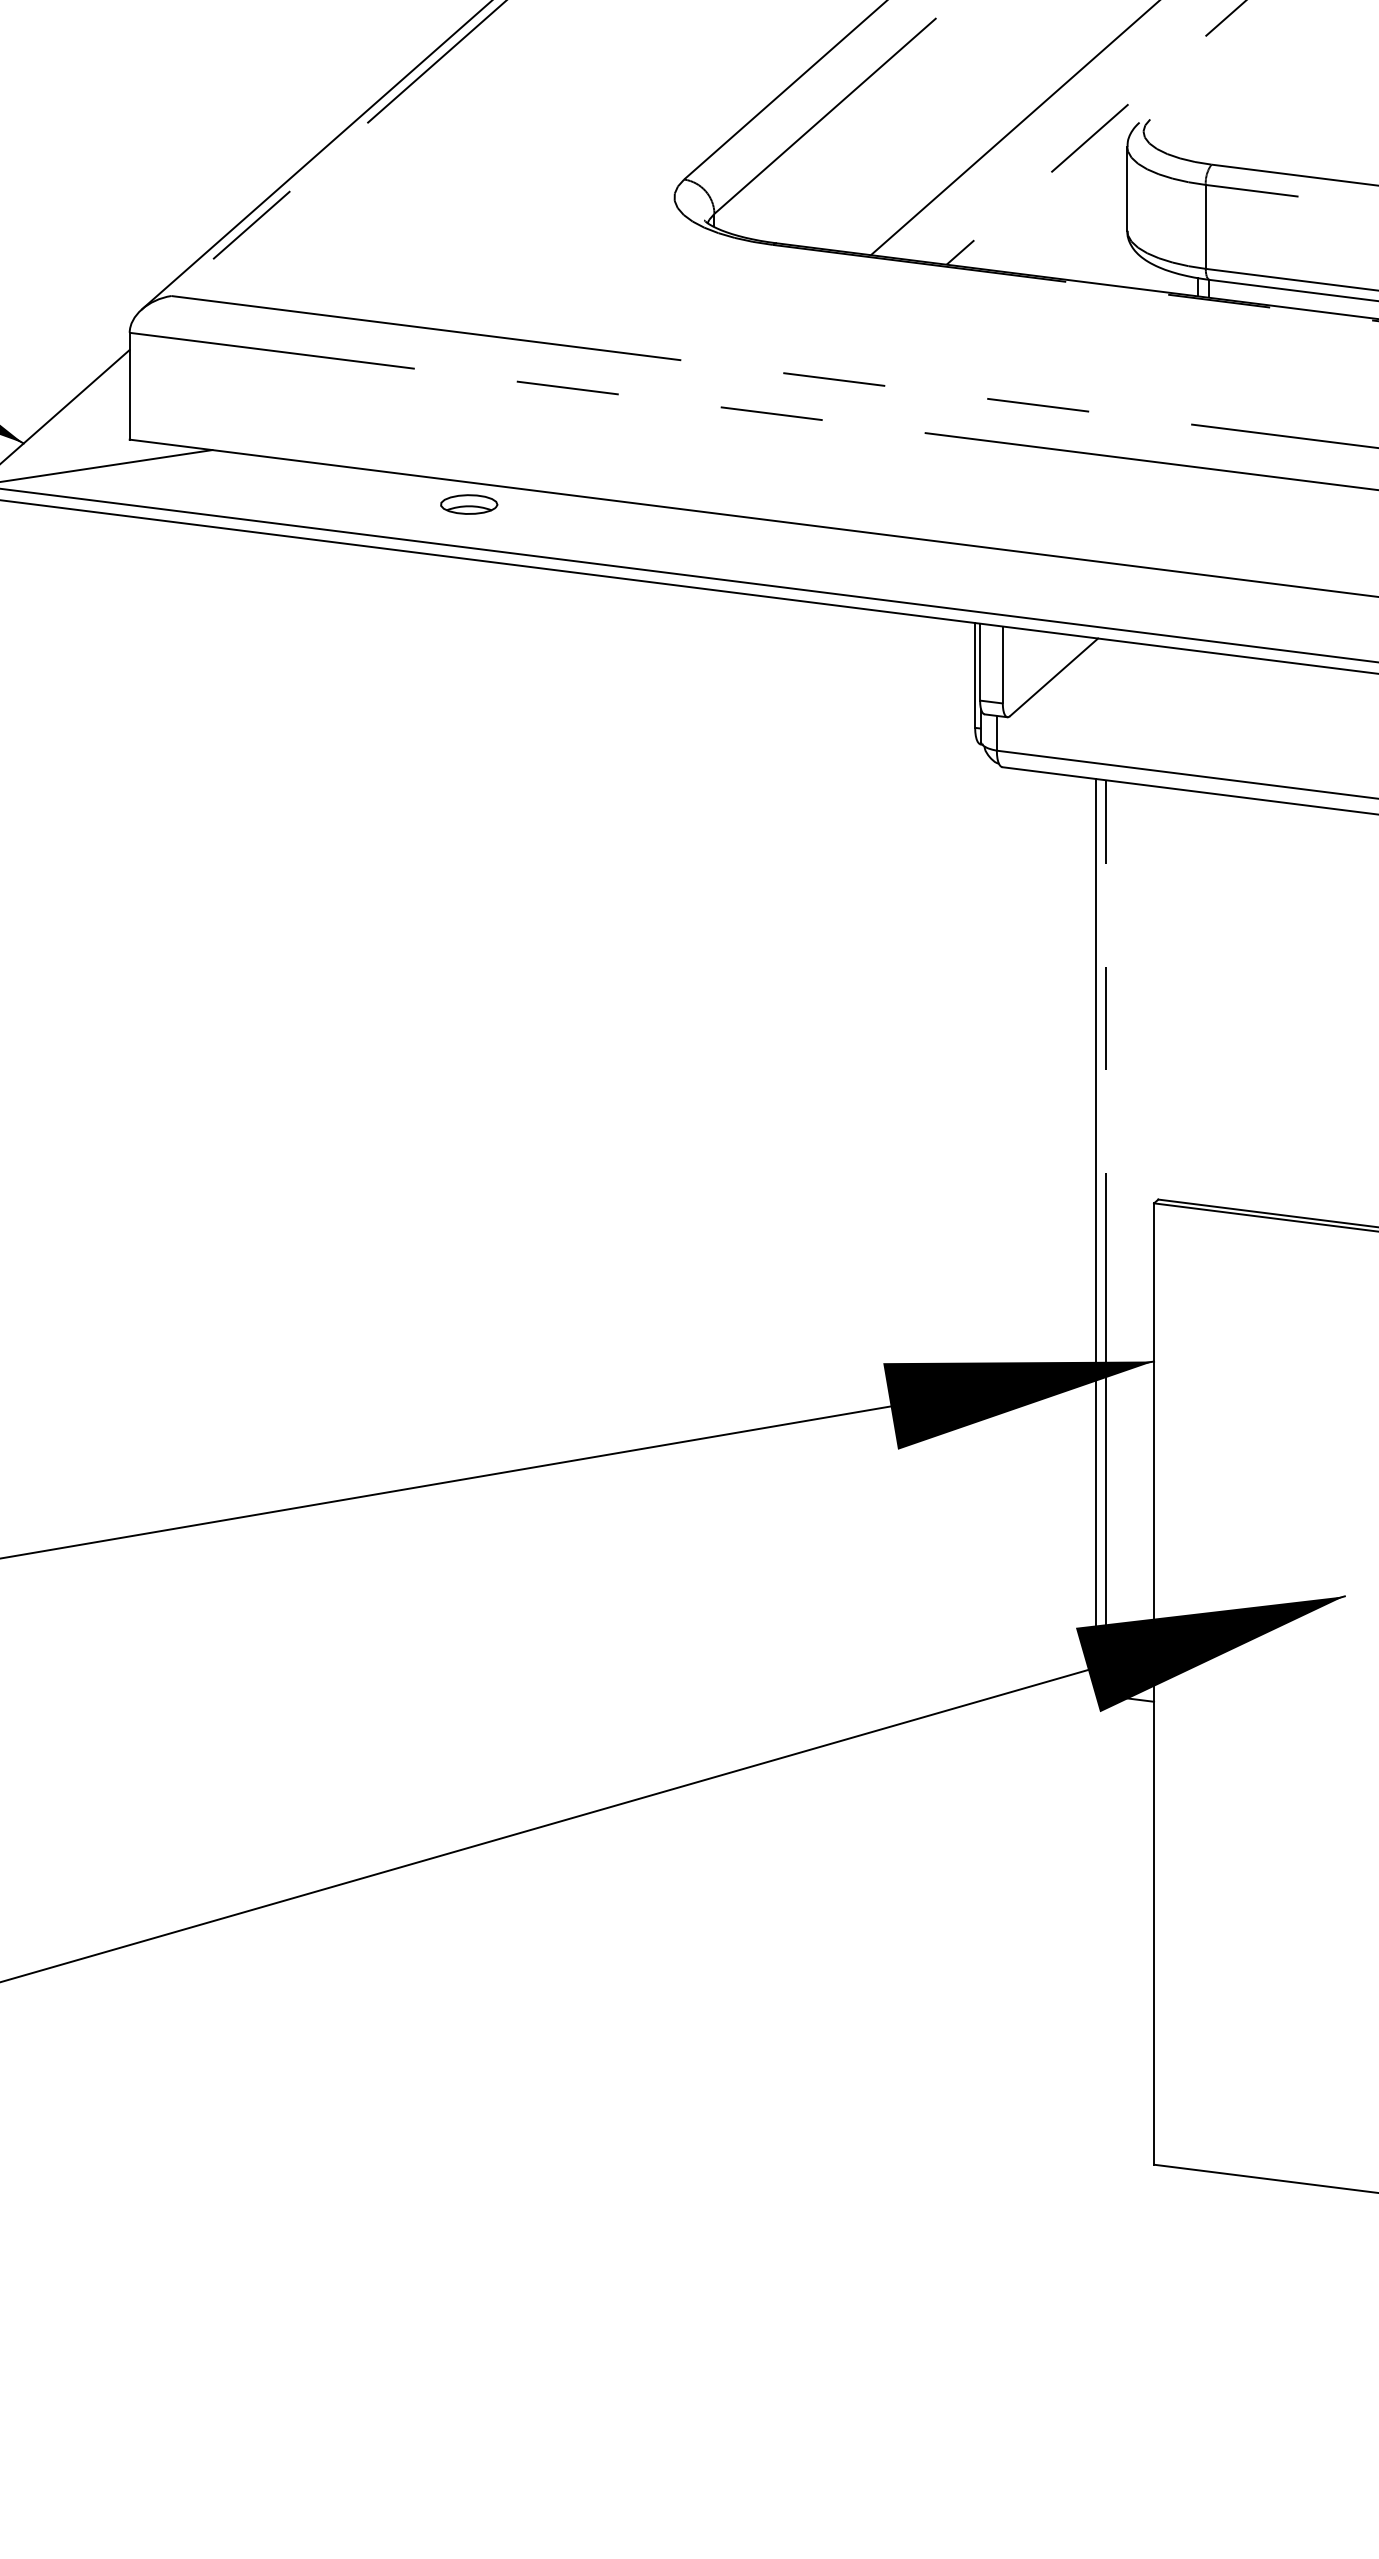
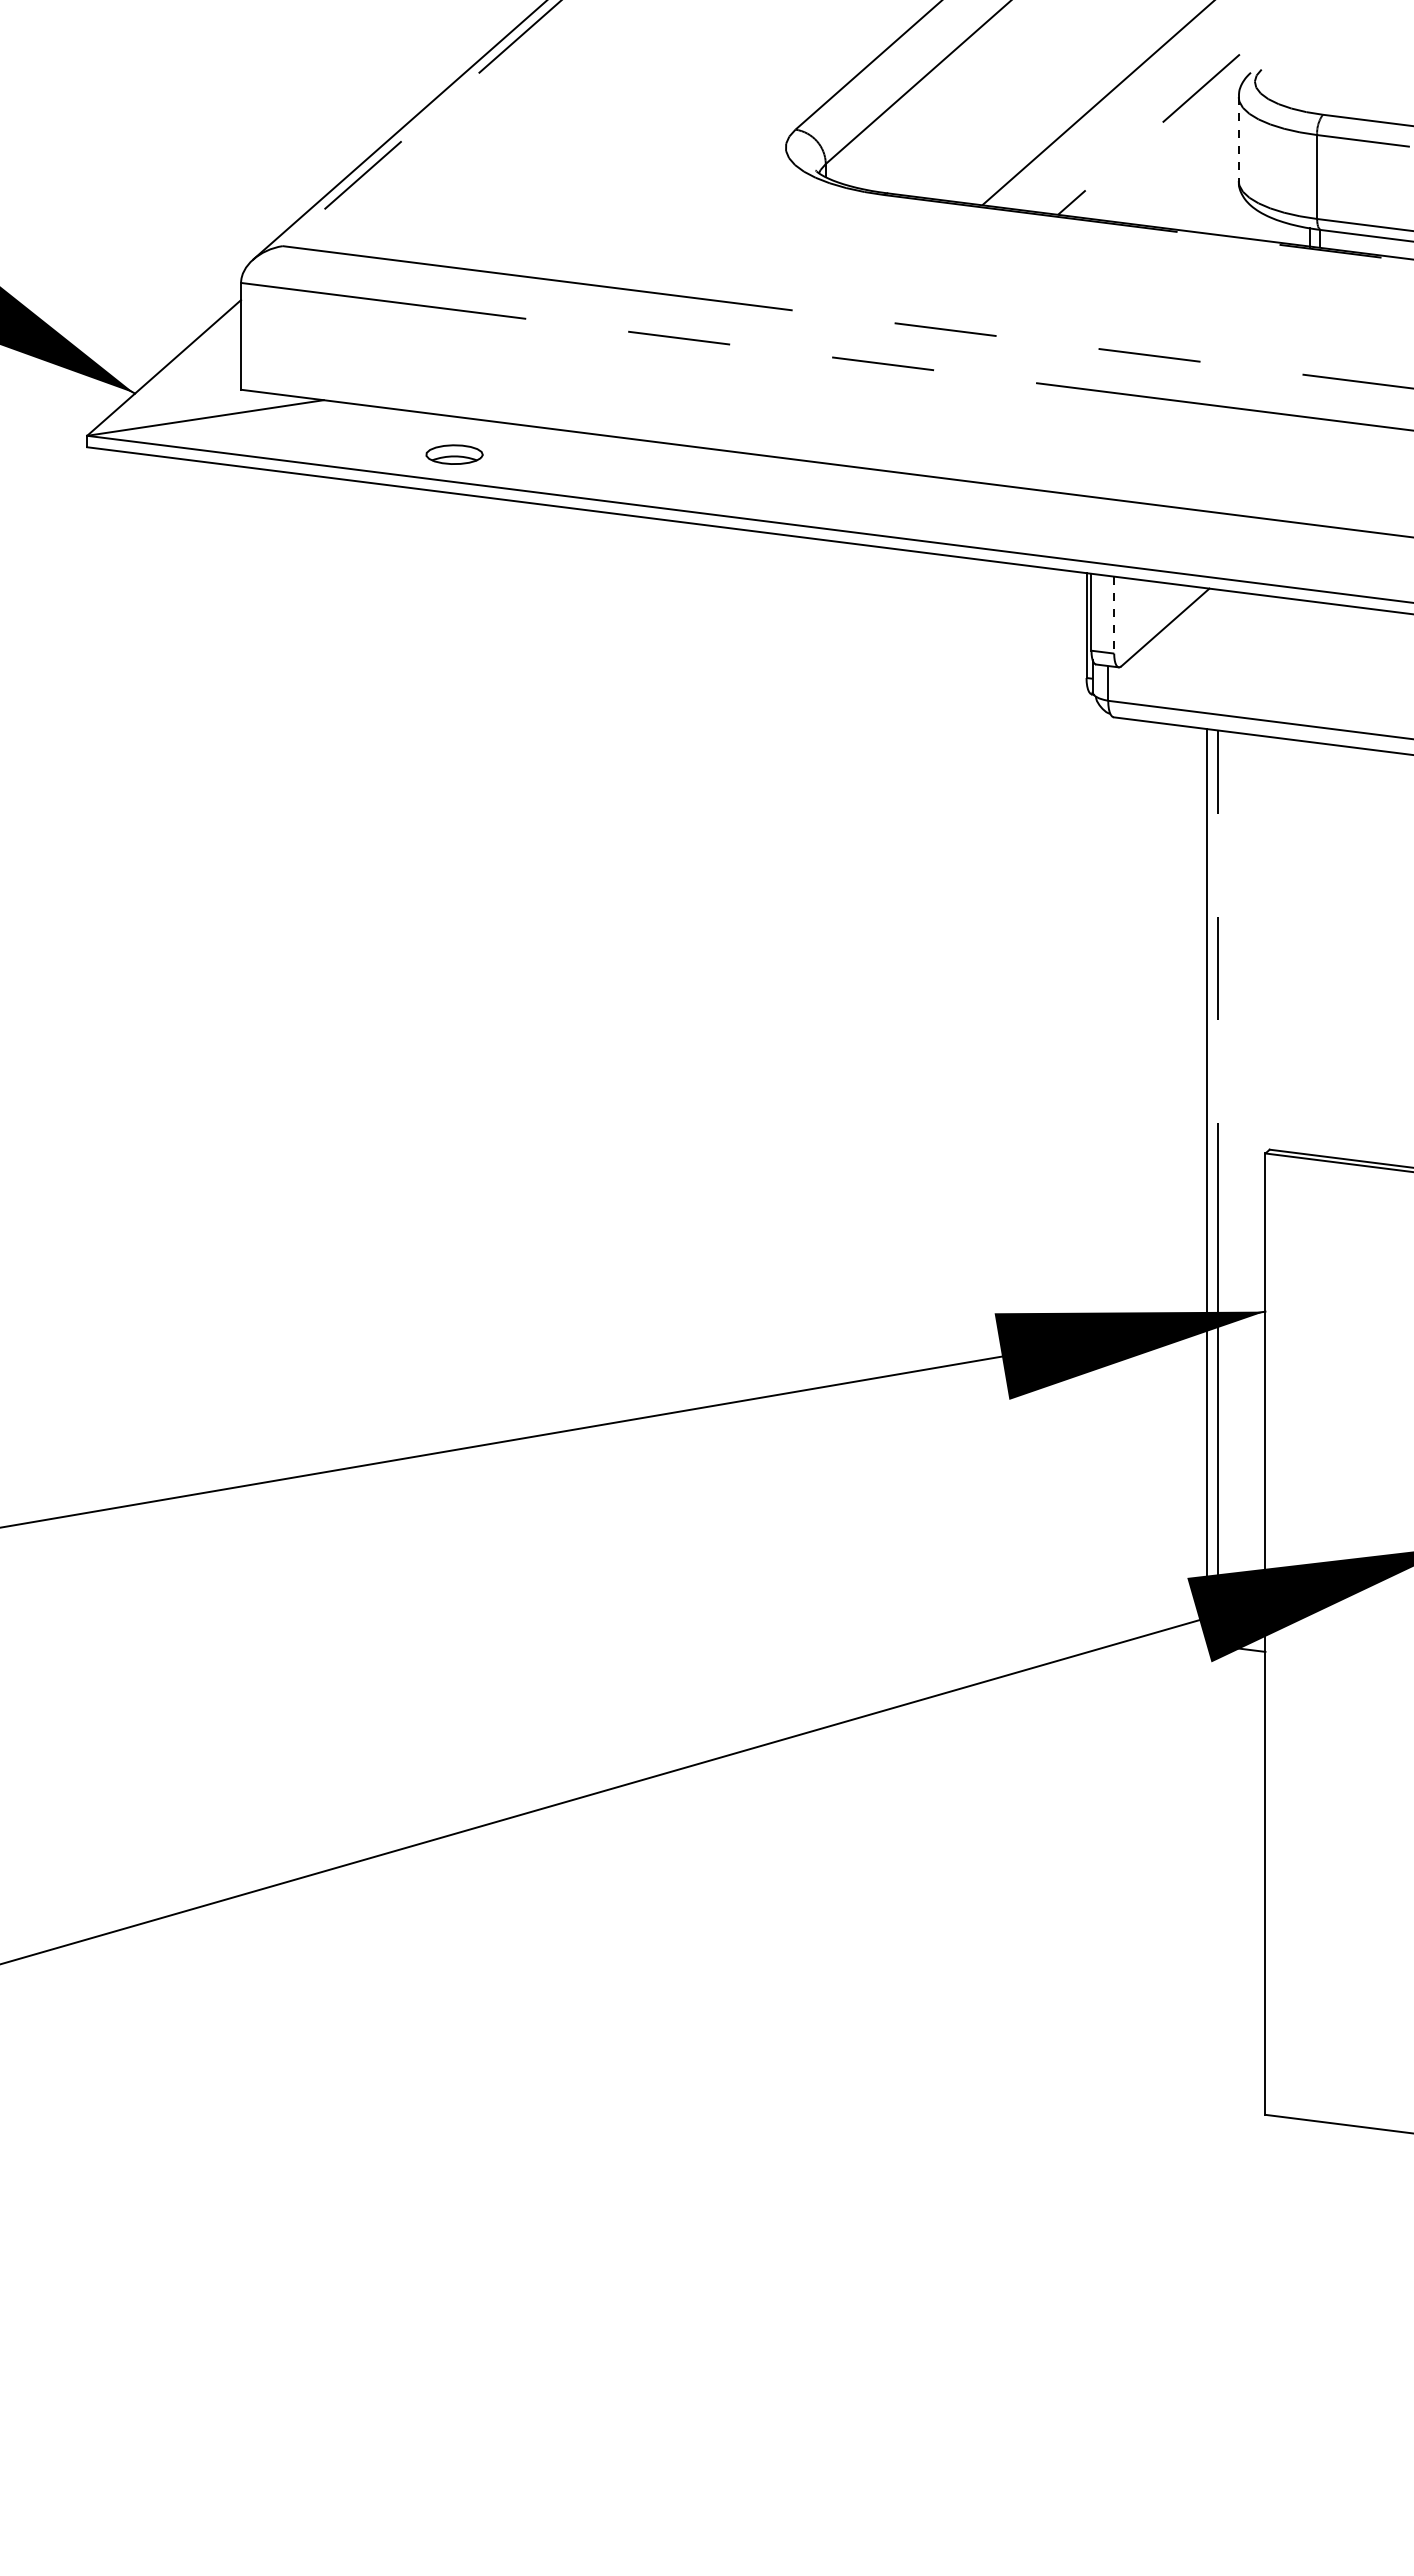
line: (1127, 189) -> (1238, 139), solid -> dashed
part: (469, 504) -> (454, 454), moved
line: (1003, 665) -> (1114, 615), solid -> dashed

